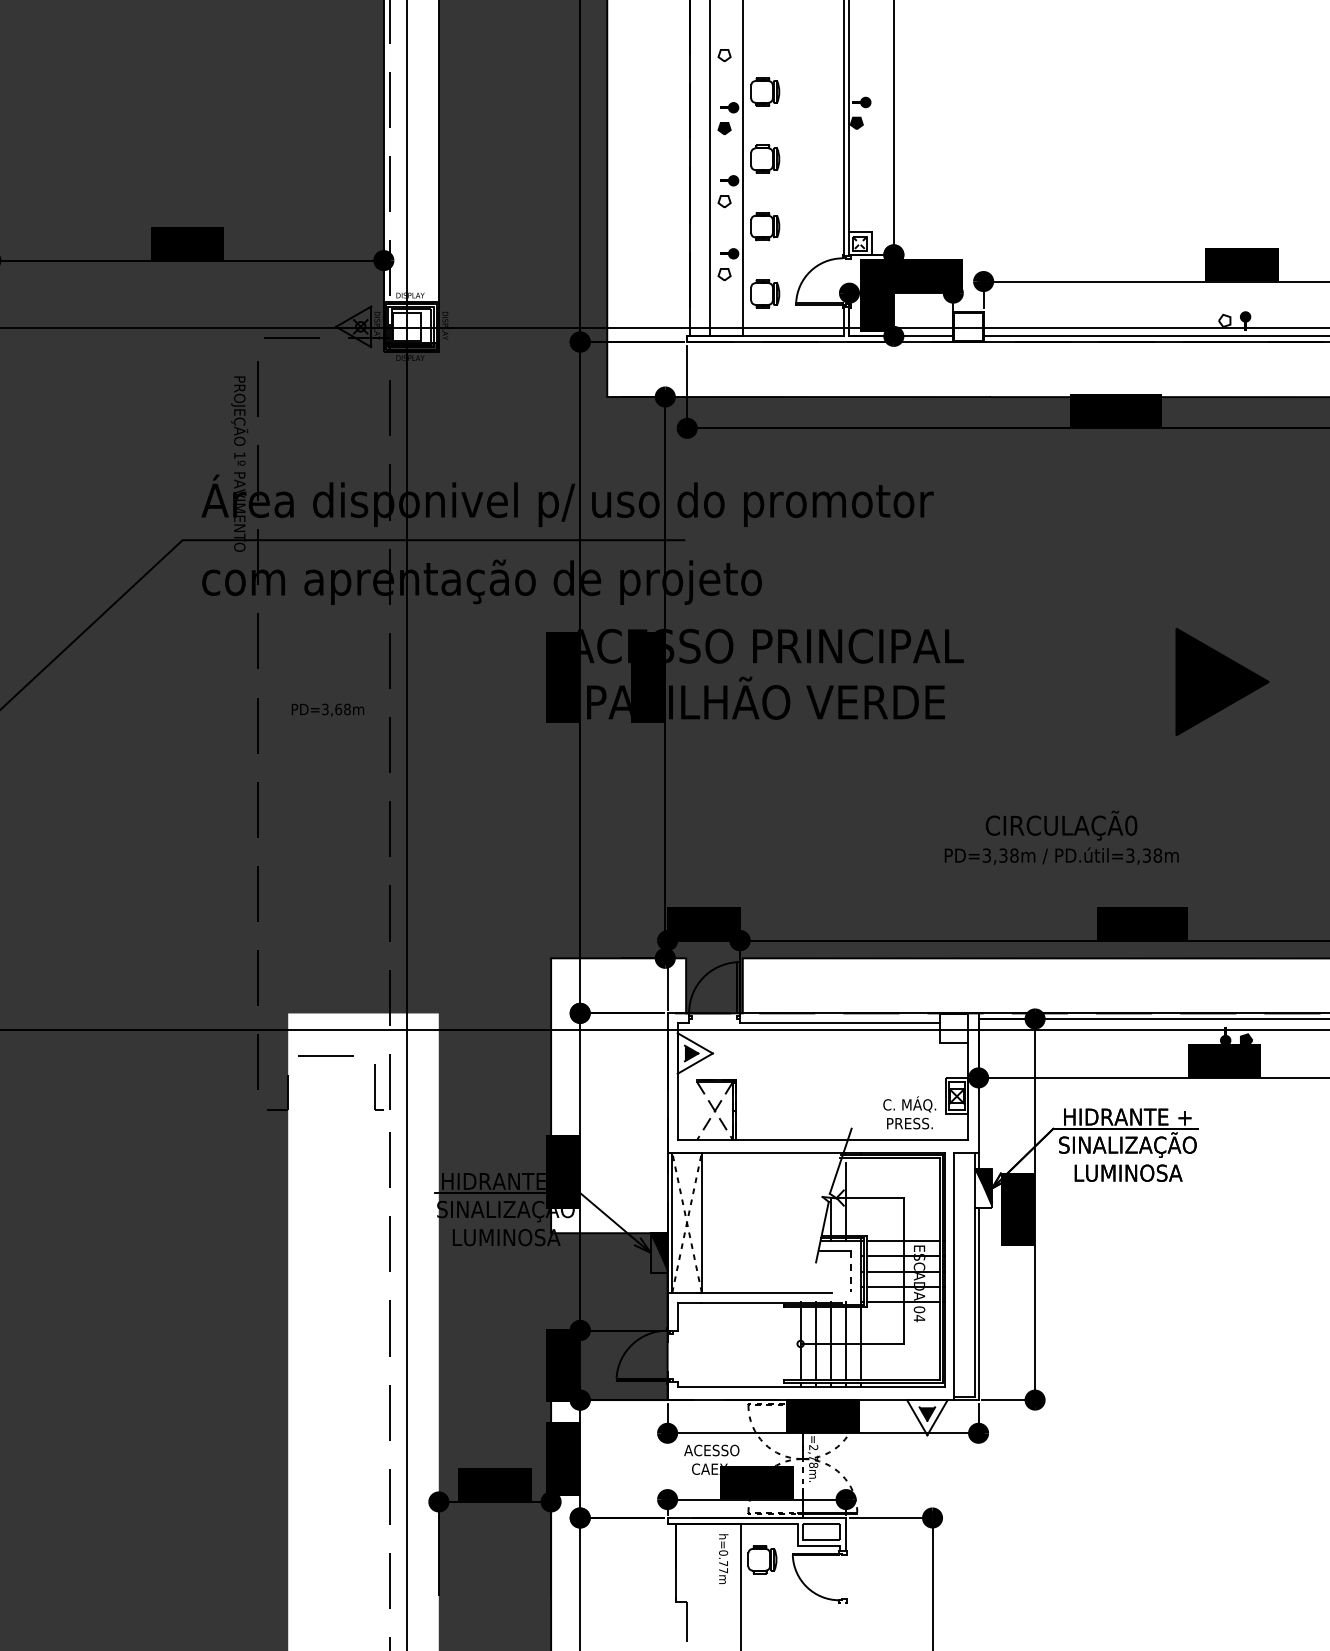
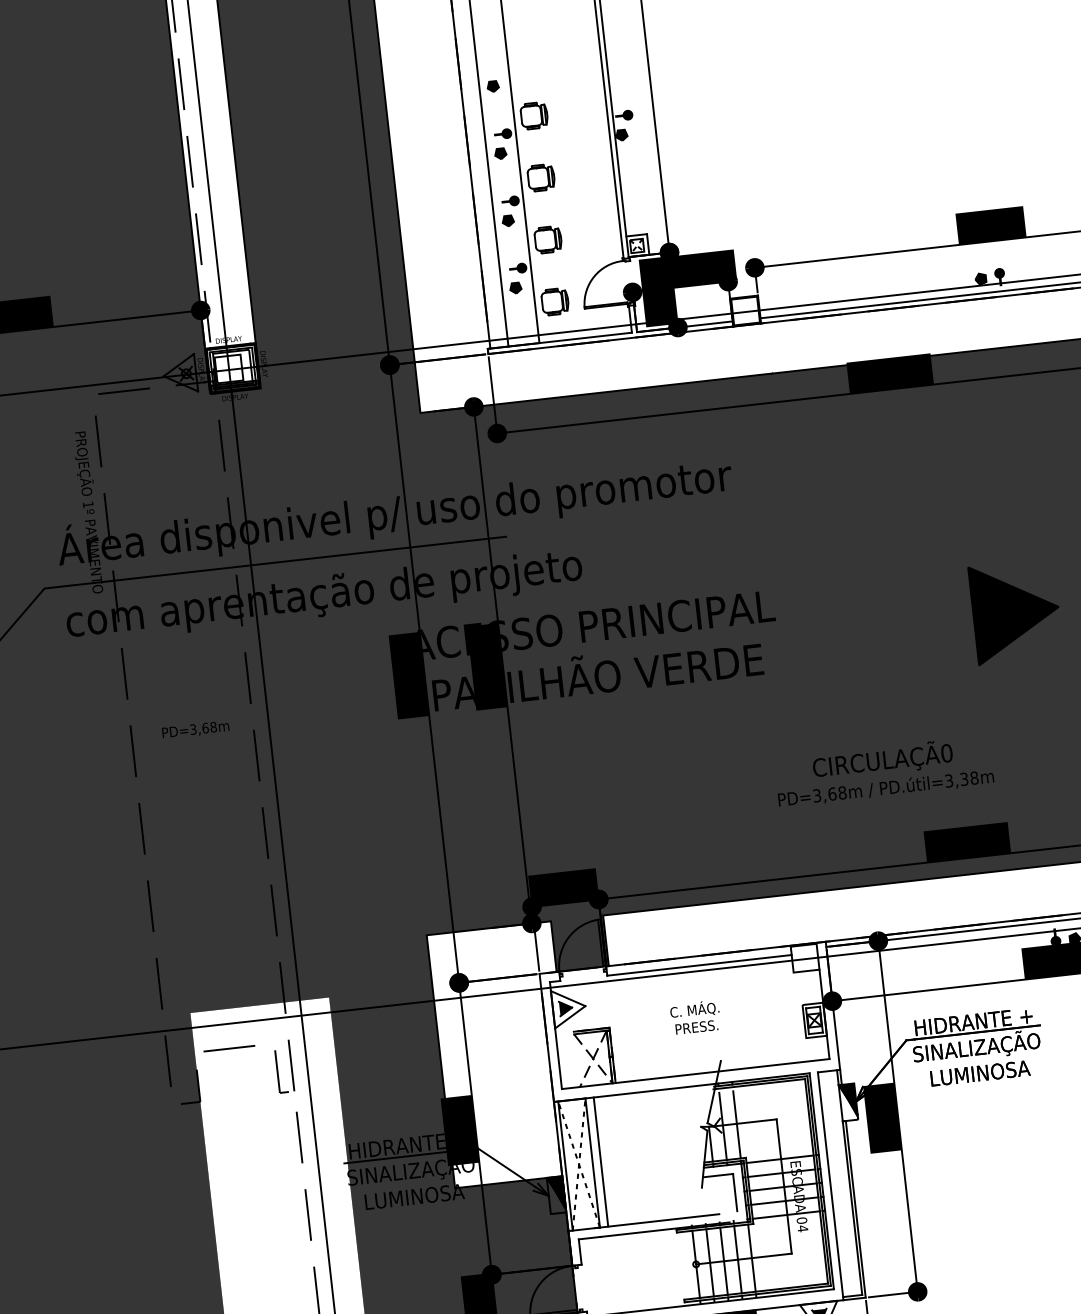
fill: (724, 55) -> (493, 86), added
fill: (724, 201) -> (508, 220), added
fill: (724, 274) -> (515, 288), added
fill: (1224, 320) -> (980, 278), added
text: (1003, 855) -> (832, 793), PD=3,38m -> PD=3,68m
text: (909, 1112) -> (695, 1017), moved
line: (861, 1198) -> (737, 1124), added
line: (710, 1222) -> (600, 1161), added
line: (851, 1272) -> (735, 1193), dashed -> solid

